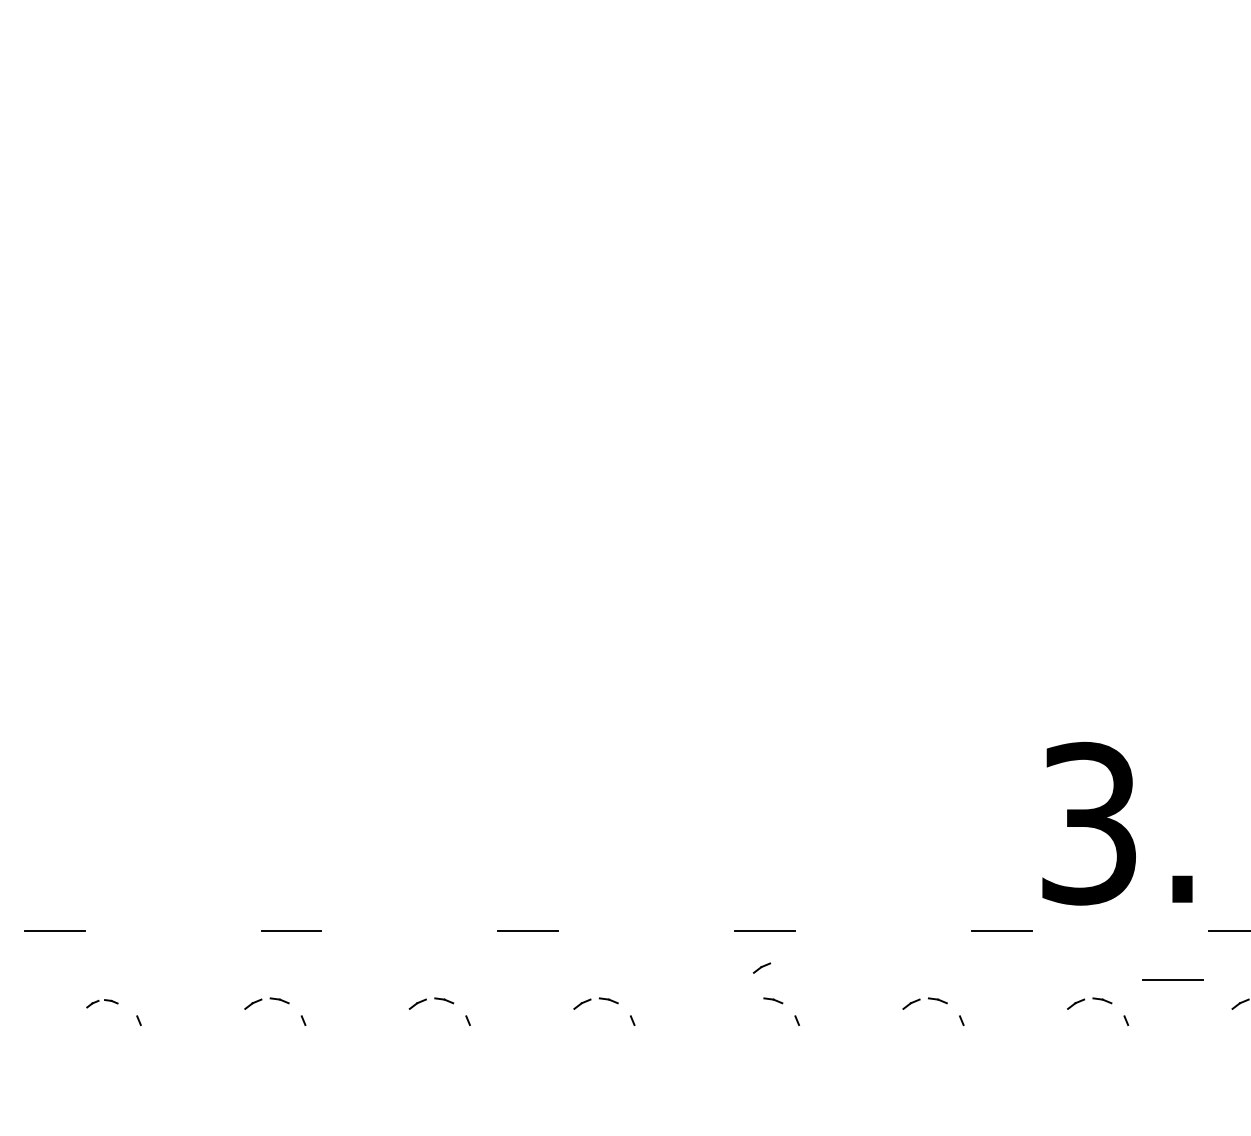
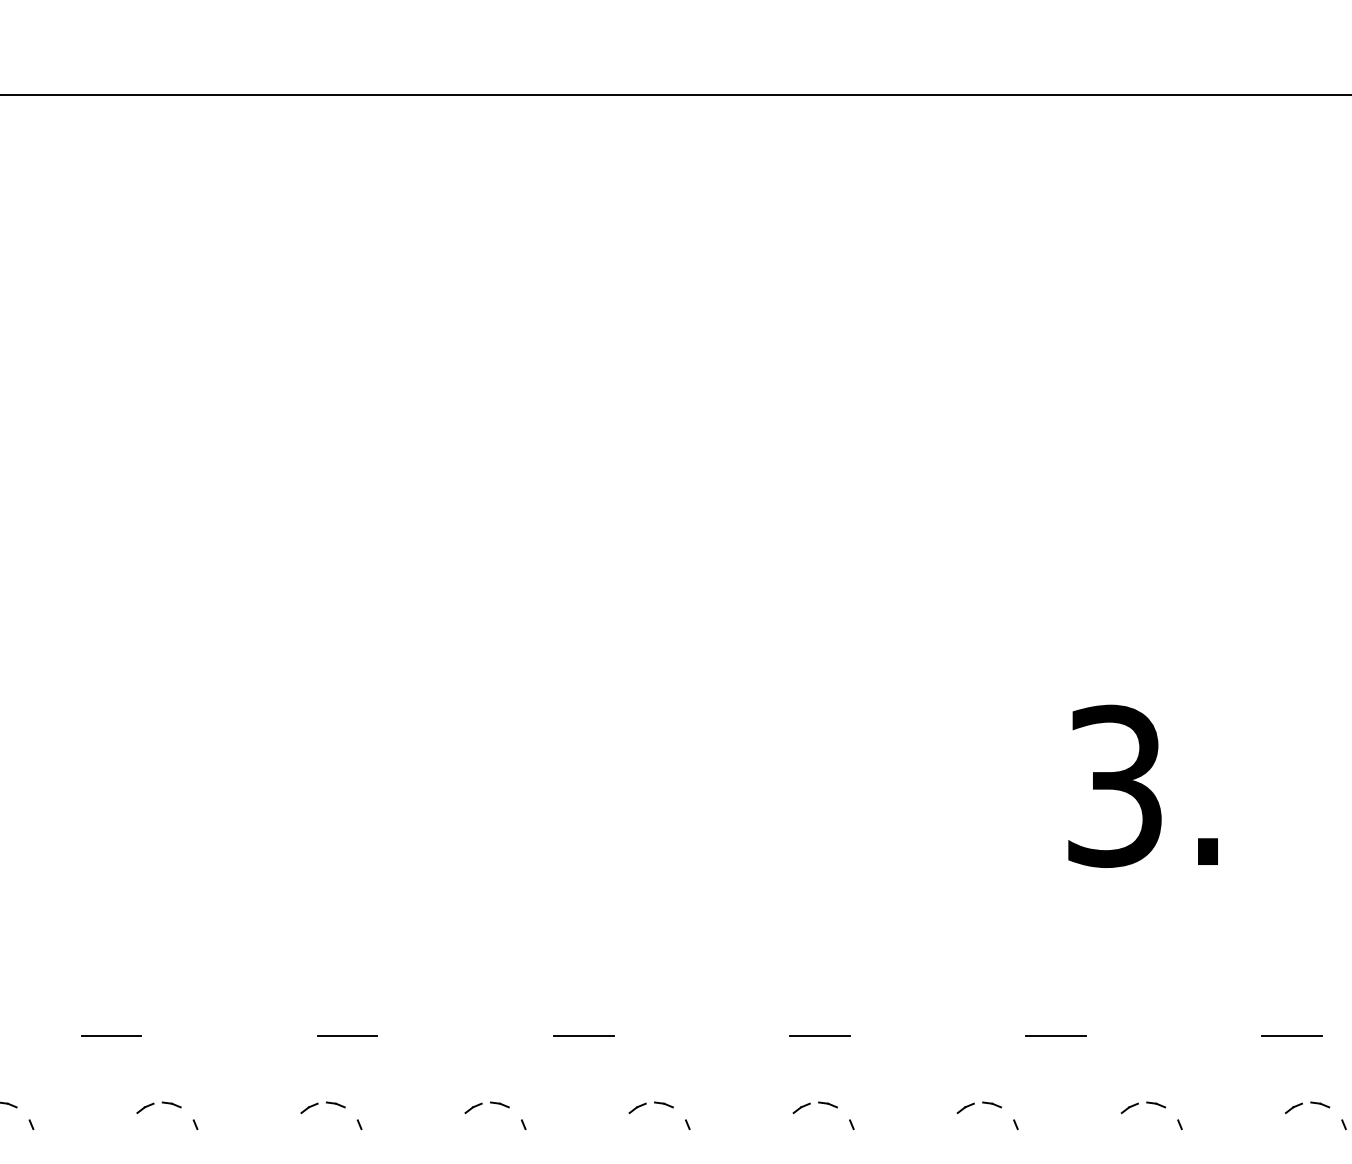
text: (1116, 822) -> (1142, 785), moved
part: (761, 968) -> (801, 1108), moved
line: (1172, 980) -> (1226, 1084), removed
part: (101, 1003) -> (158, 1107), size x1.43

